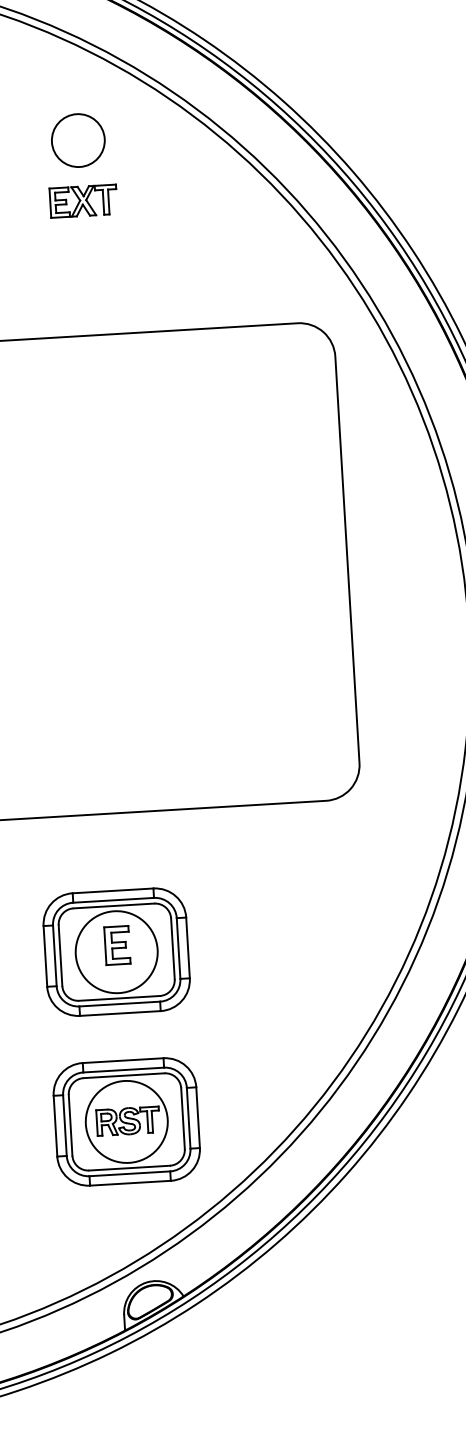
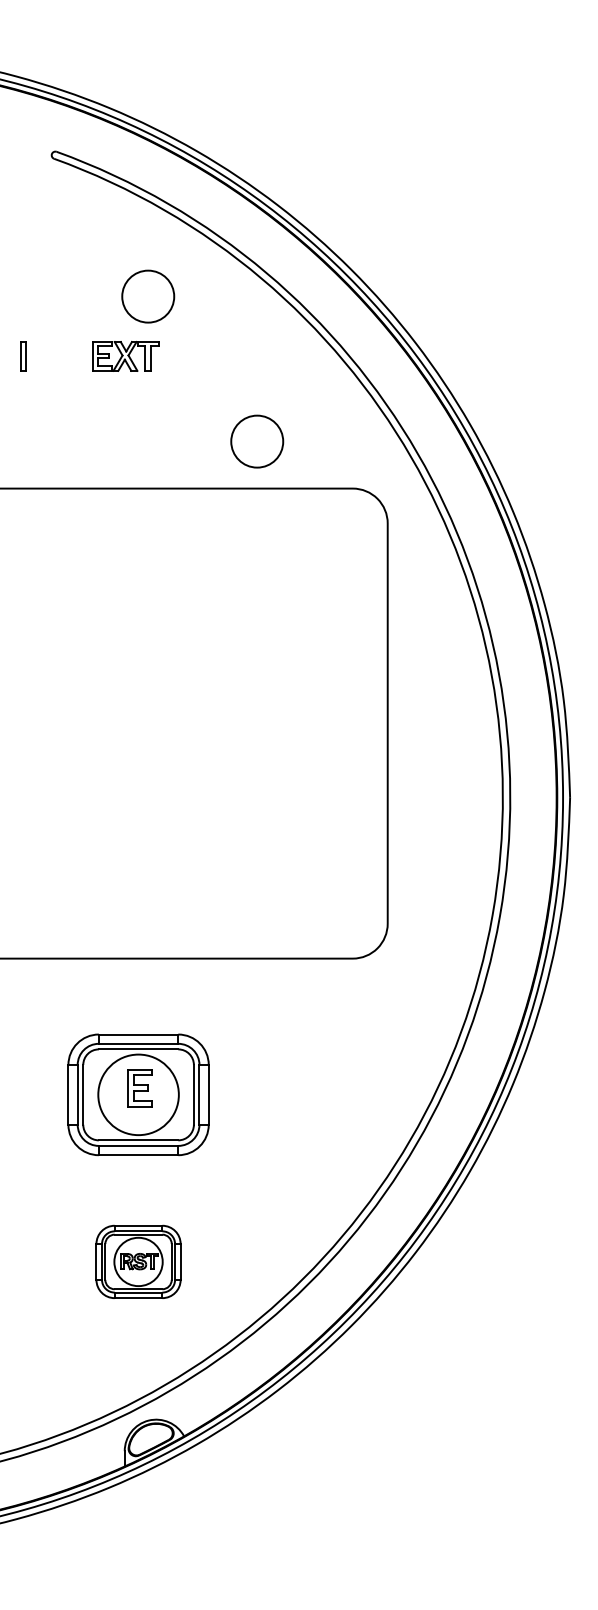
part: (83, 201) -> (125, 356), moved
circle: (198, 281) -> (257, 441), added
part: (126, 1121) -> (138, 1261), size x0.6

